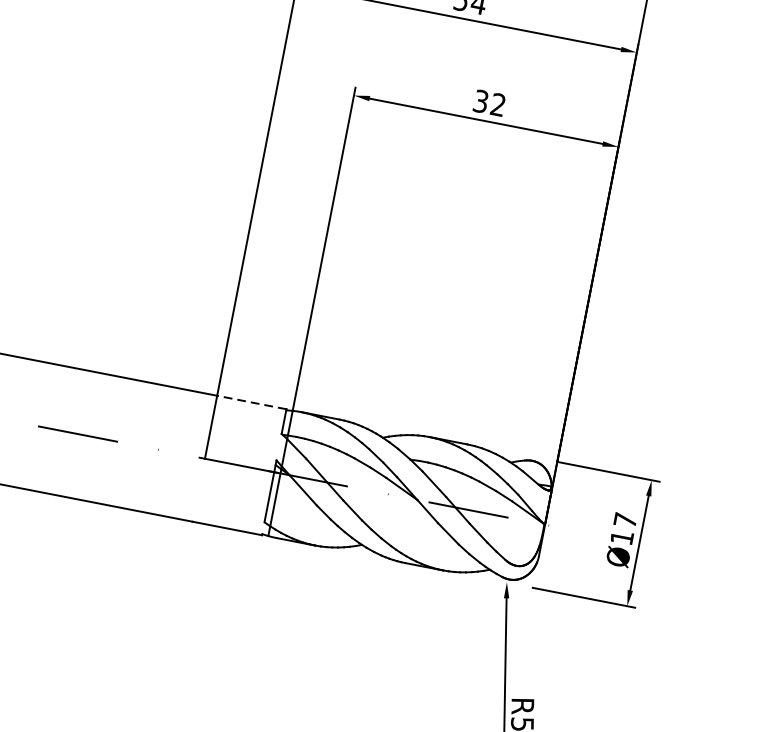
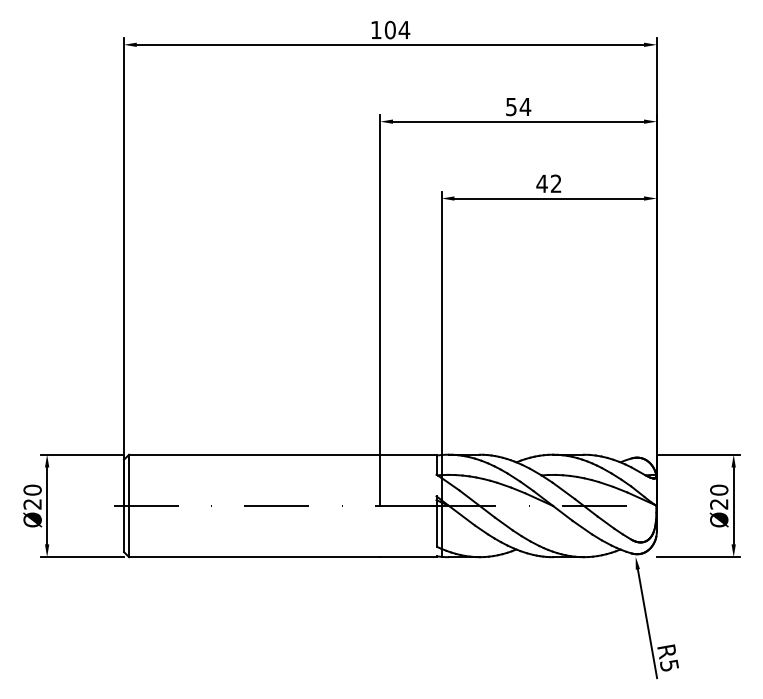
text: (480, 100) -> (541, 183), 32 -> 42
line: (250, 402) -> (407, 454), dashed -> solid
text: (624, 528) -> (719, 496), Ø17 -> Ø20

